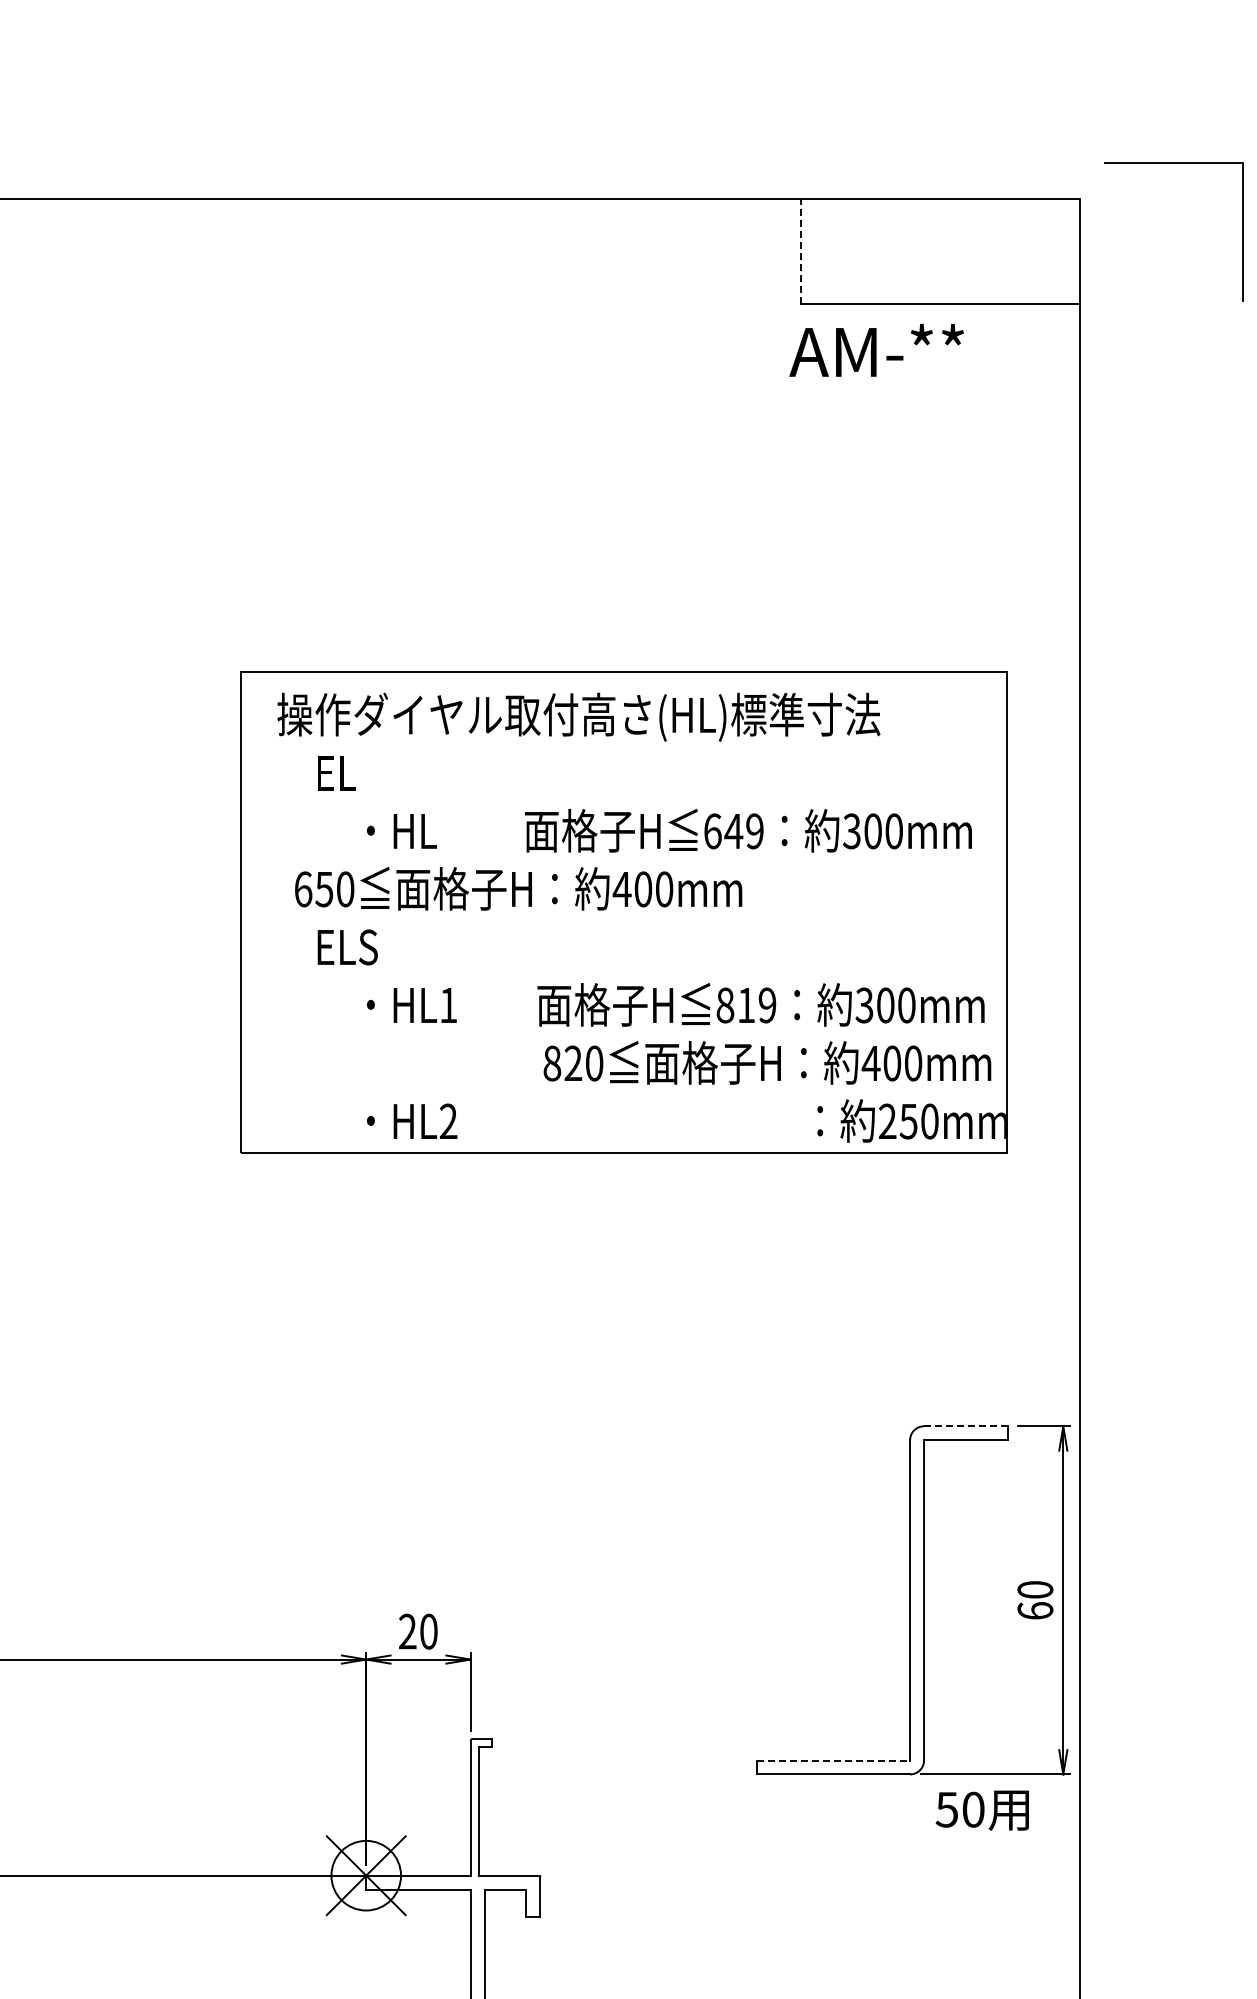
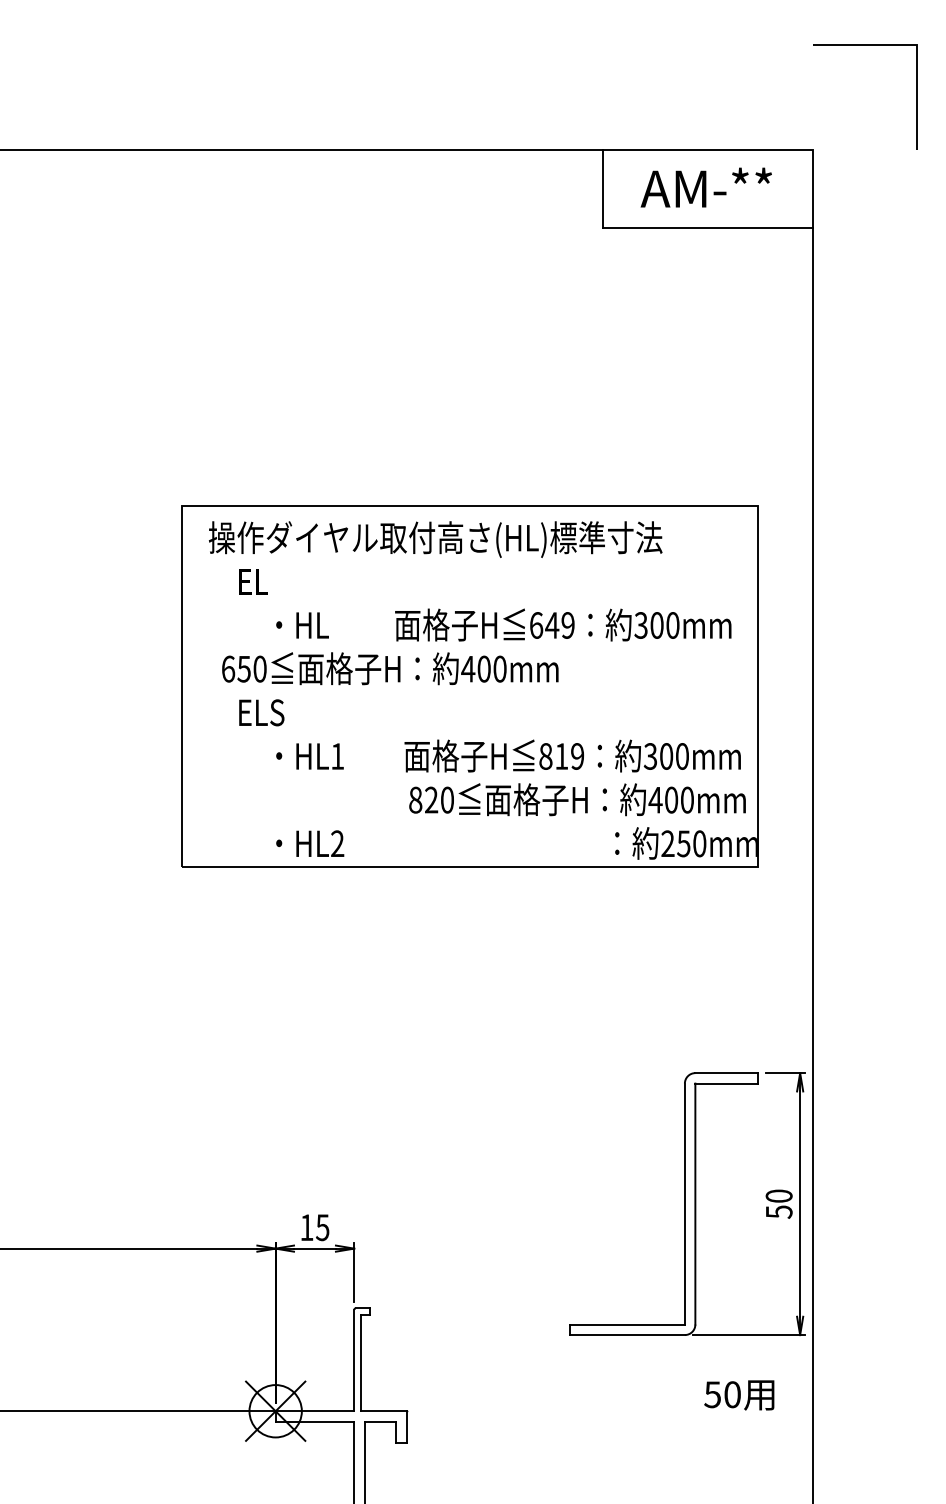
line: (1173, 163) -> (865, 45), moved
line: (801, 250) -> (603, 188), dashed -> solid
text: (876, 350) -> (706, 187), moved
line: (965, 1426) -> (726, 1073), dashed -> solid
text: (1035, 1611) -> (779, 1212), 60 -> 50
text: (418, 1631) -> (314, 1227), 20 -> 15
line: (833, 1760) -> (627, 1324), dashed -> solid
text: (981, 1810) -> (738, 1395), moved

